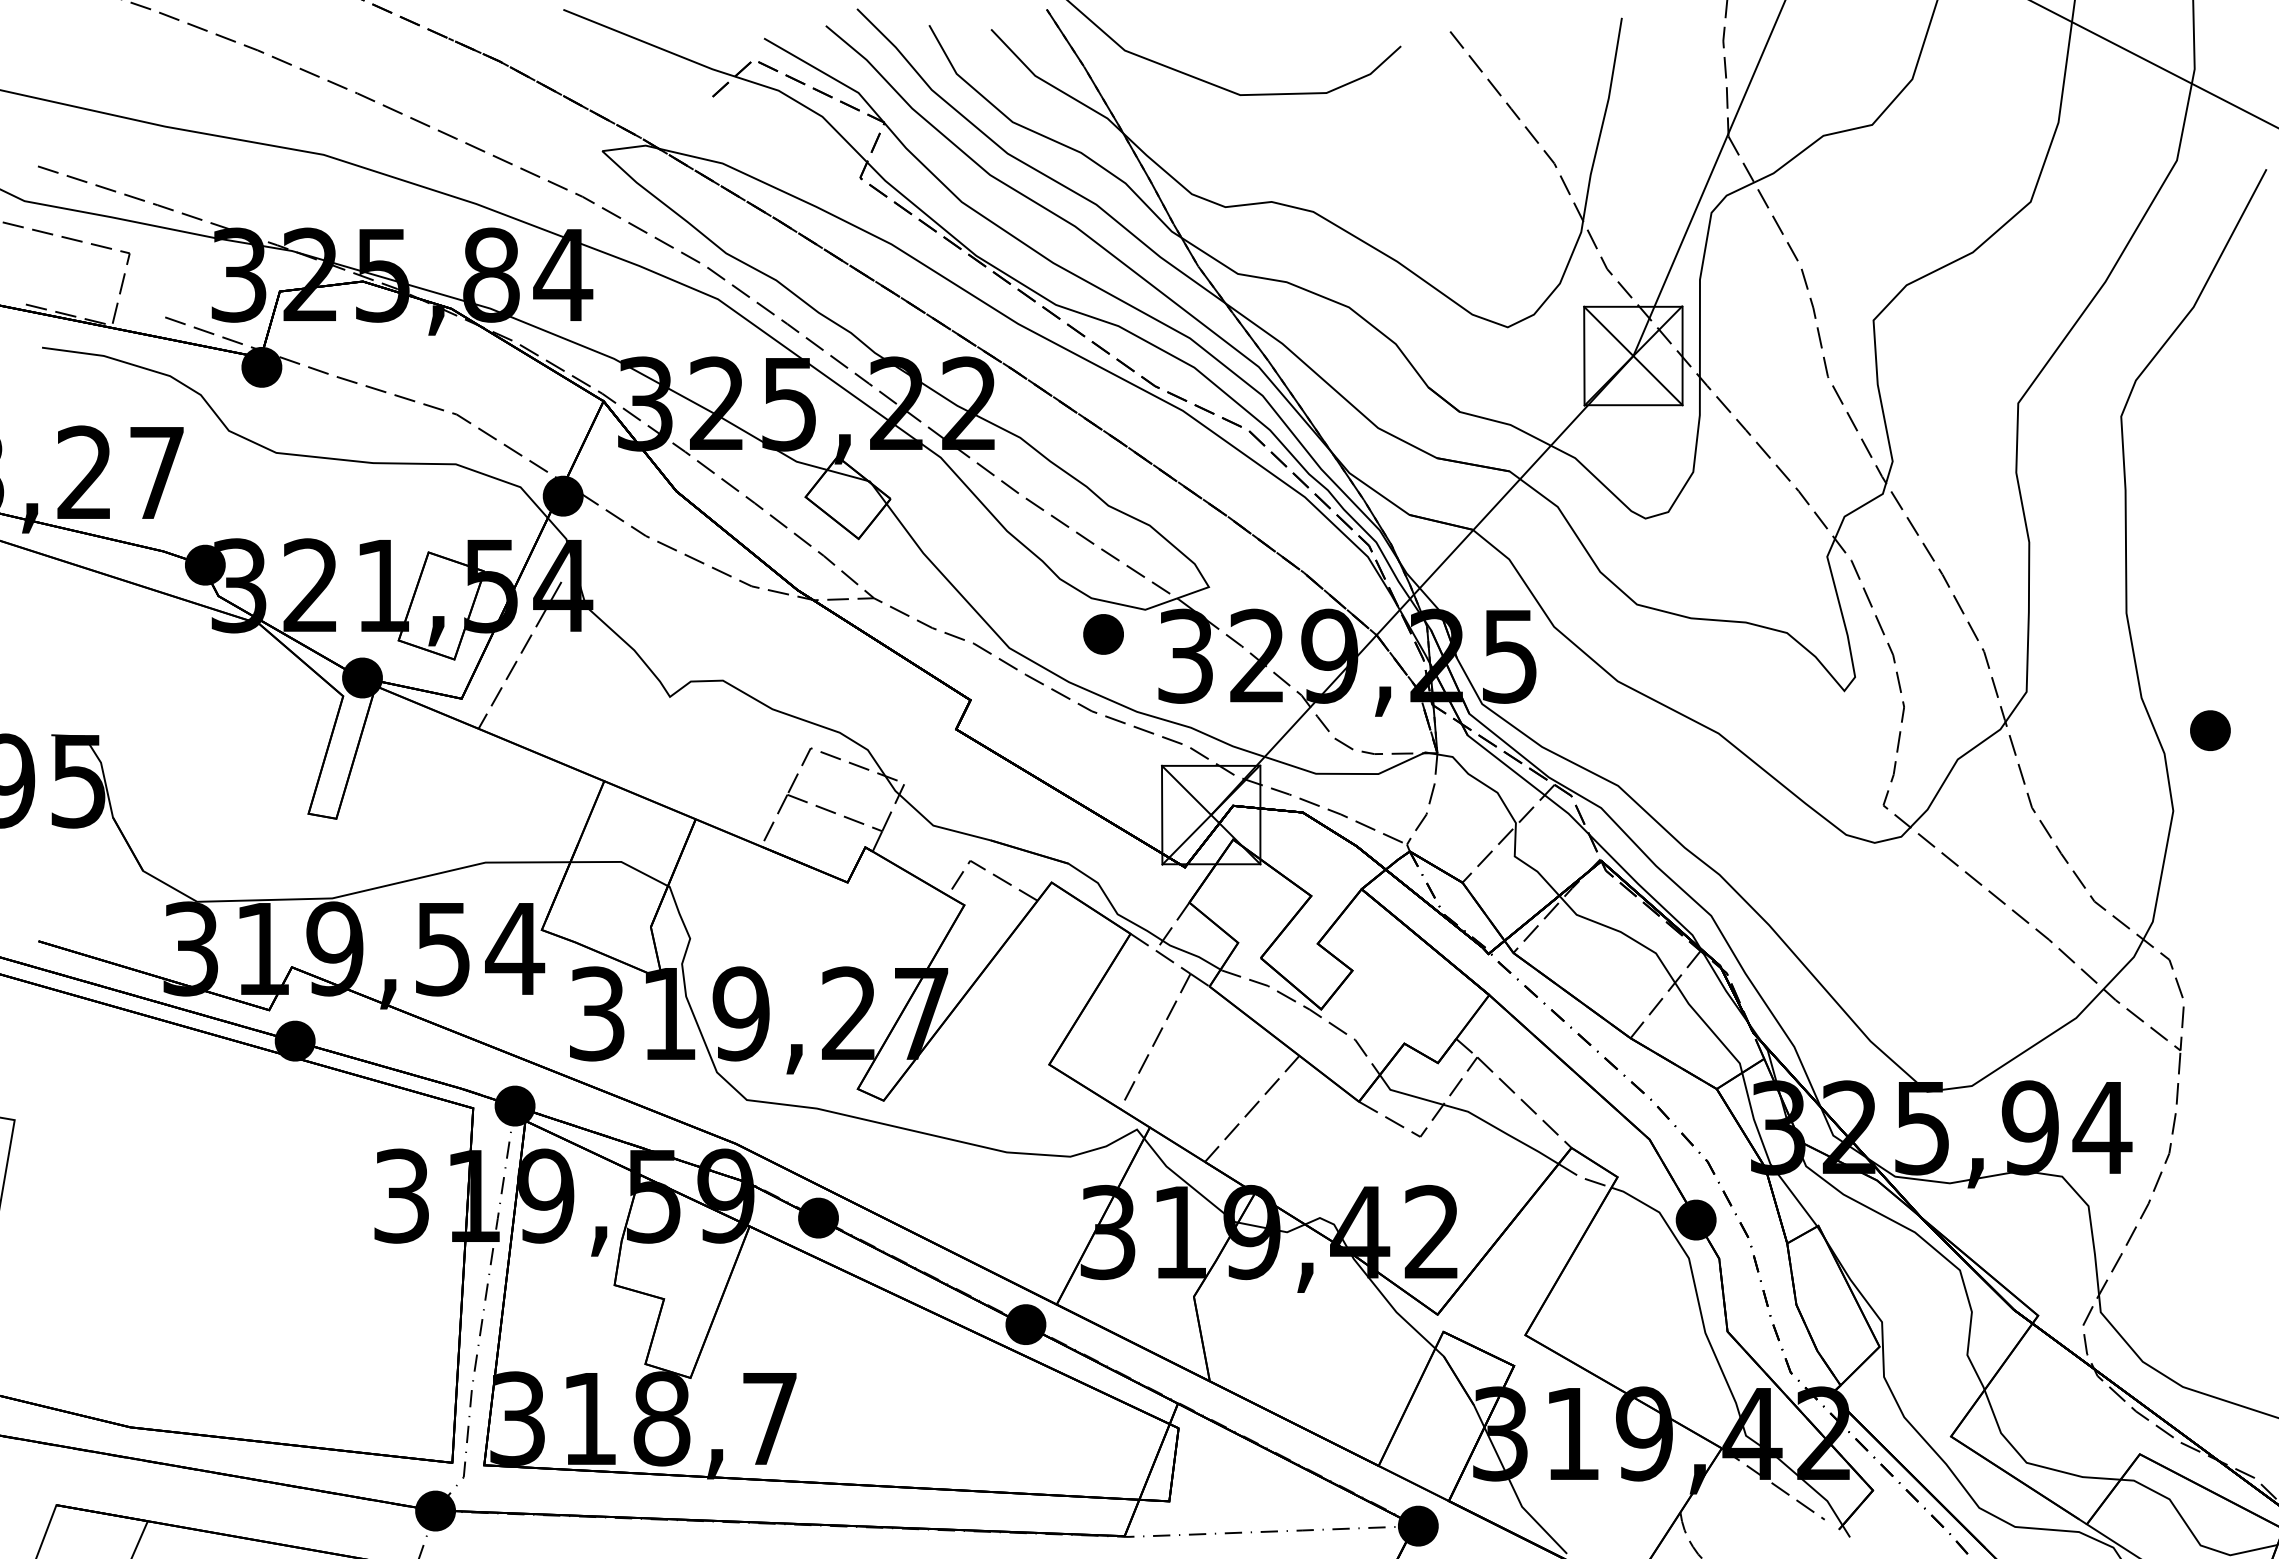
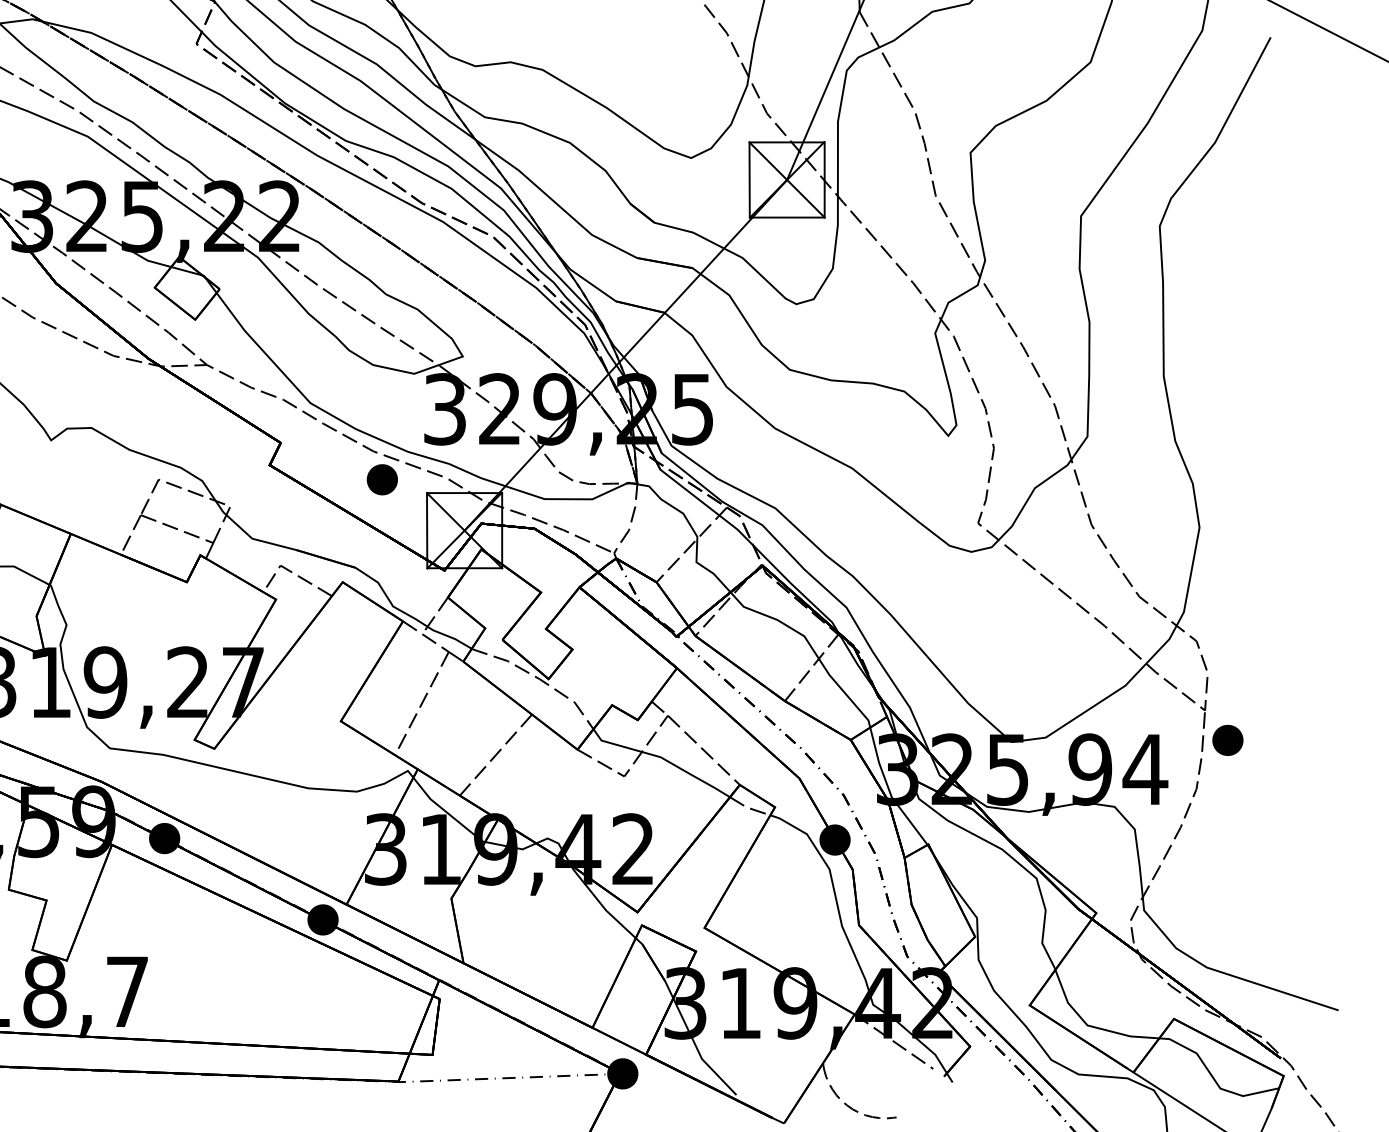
part: (1103, 634) -> (382, 479), moved
part: (2210, 730) -> (1227, 740), moved

